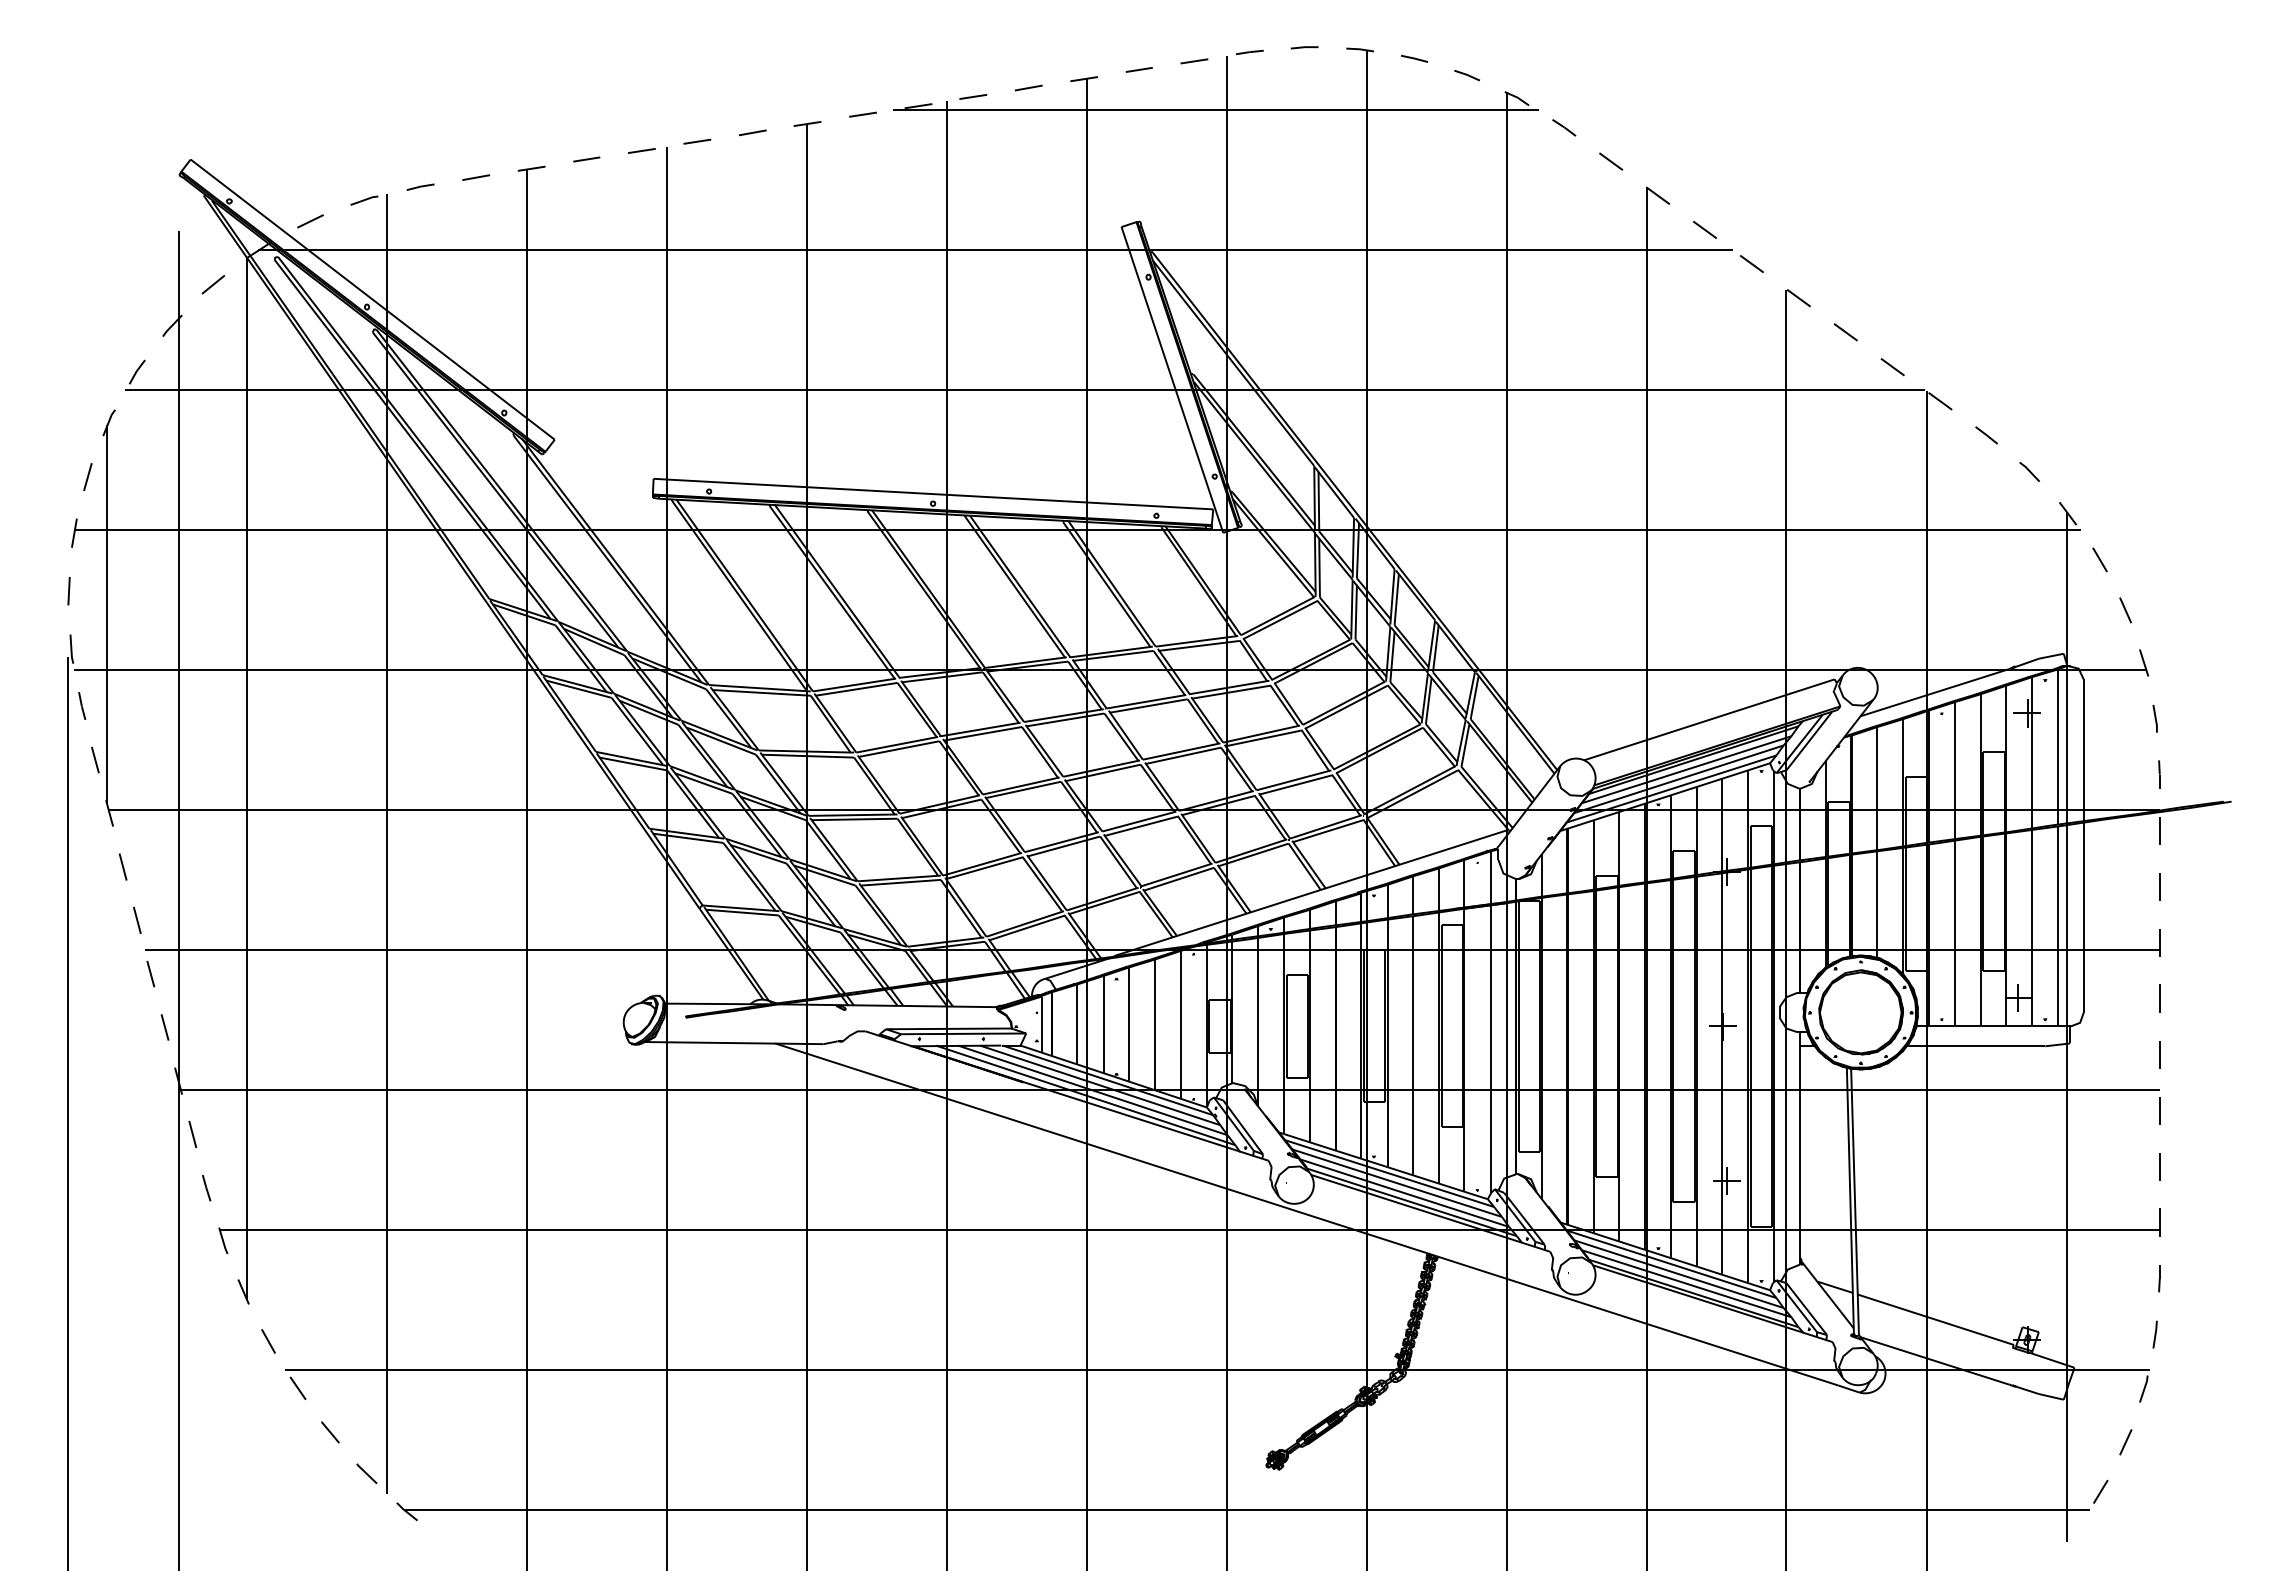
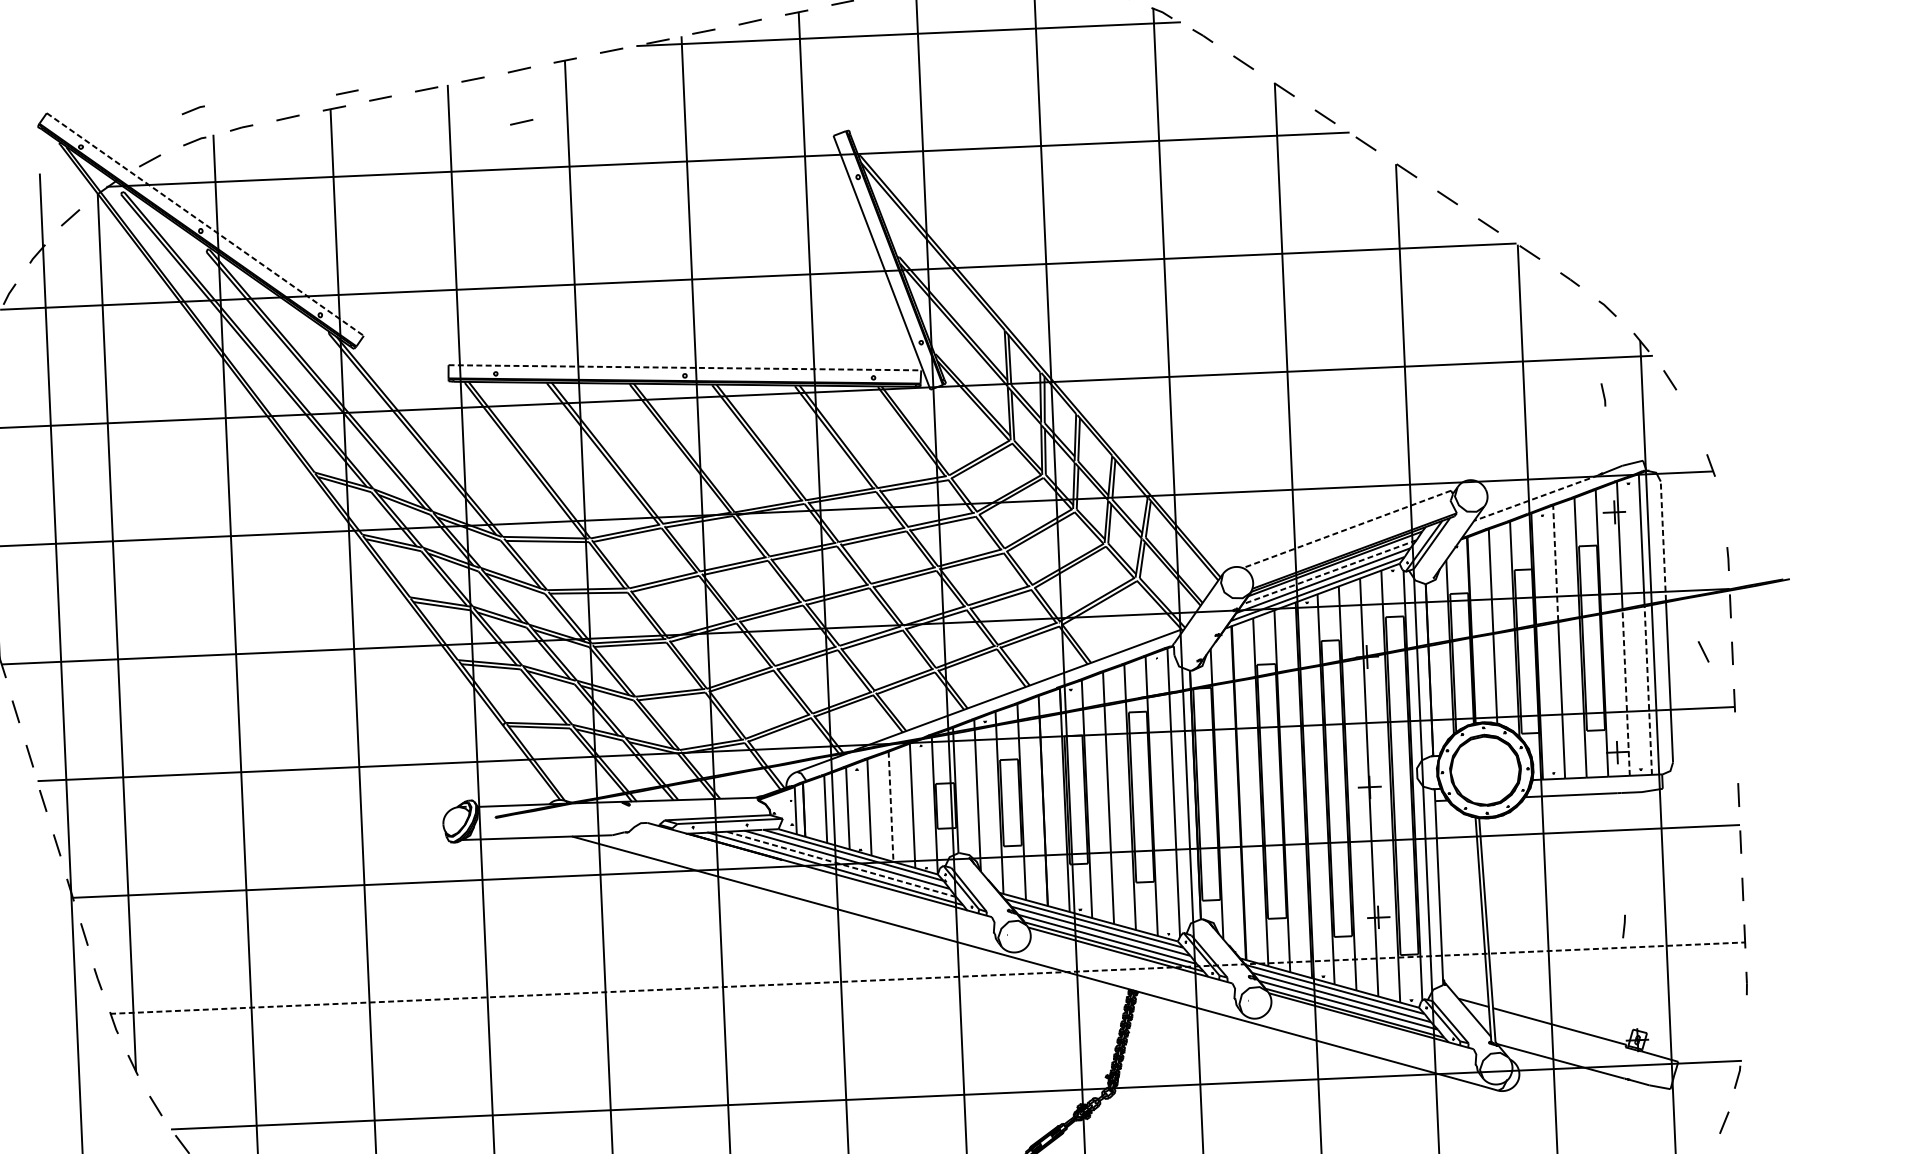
line: (547, 150) -> (347, 92), added
line: (364, 163) -> (193, 110), added
line: (752, 194) -> (521, 122), added
line: (372, 299) -> (205, 224), solid -> dashed
line: (933, 494) -> (684, 368), solid -> dashed
line: (2125, 610) -> (1703, 651), moved
line: (1935, 692) -> (1536, 498), solid -> dashed
line: (2154, 718) -> (1602, 394), moved
line: (1709, 719) -> (1347, 529), solid -> dashed
line: (2083, 750) -> (1663, 541), solid -> dashed
line: (1686, 769) -> (1329, 572), solid -> dashed
line: (1954, 770) -> (1555, 563), solid -> dashed
line: (2058, 925) -> (1648, 689), solid -> dashed
line: (2031, 927) -> (1625, 692), solid -> dashed
line: (2159, 998) -> (1736, 747), removed
line: (1154, 1025) -> (890, 807), solid -> dashed
line: (1092, 1090) -> (840, 864), solid -> dashed
line: (1189, 1229) -> (927, 977), solid -> dashed
line: (2154, 1334) -> (1623, 926), moved

